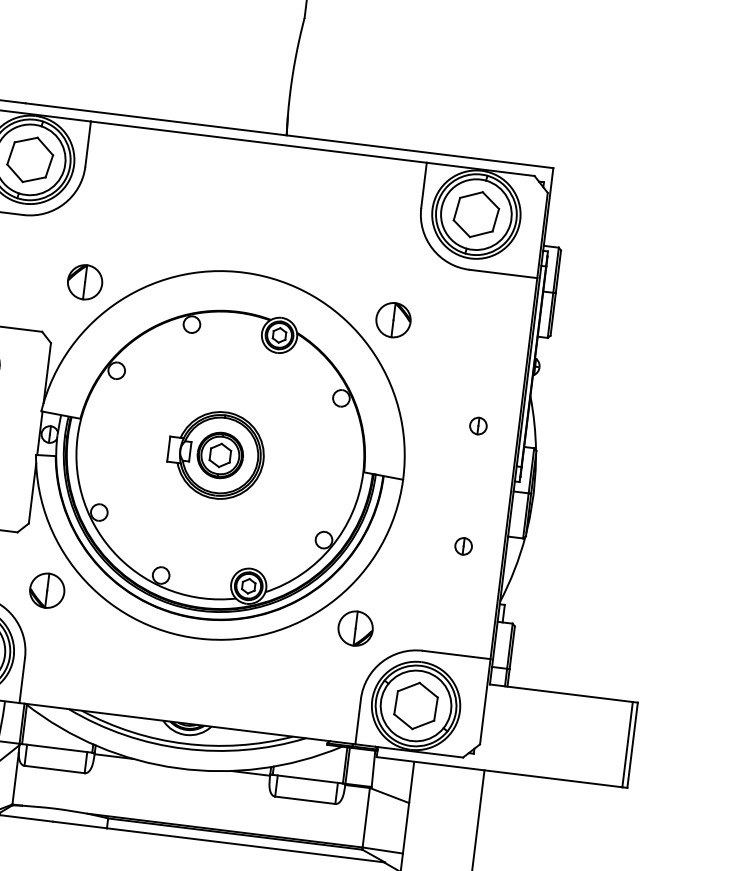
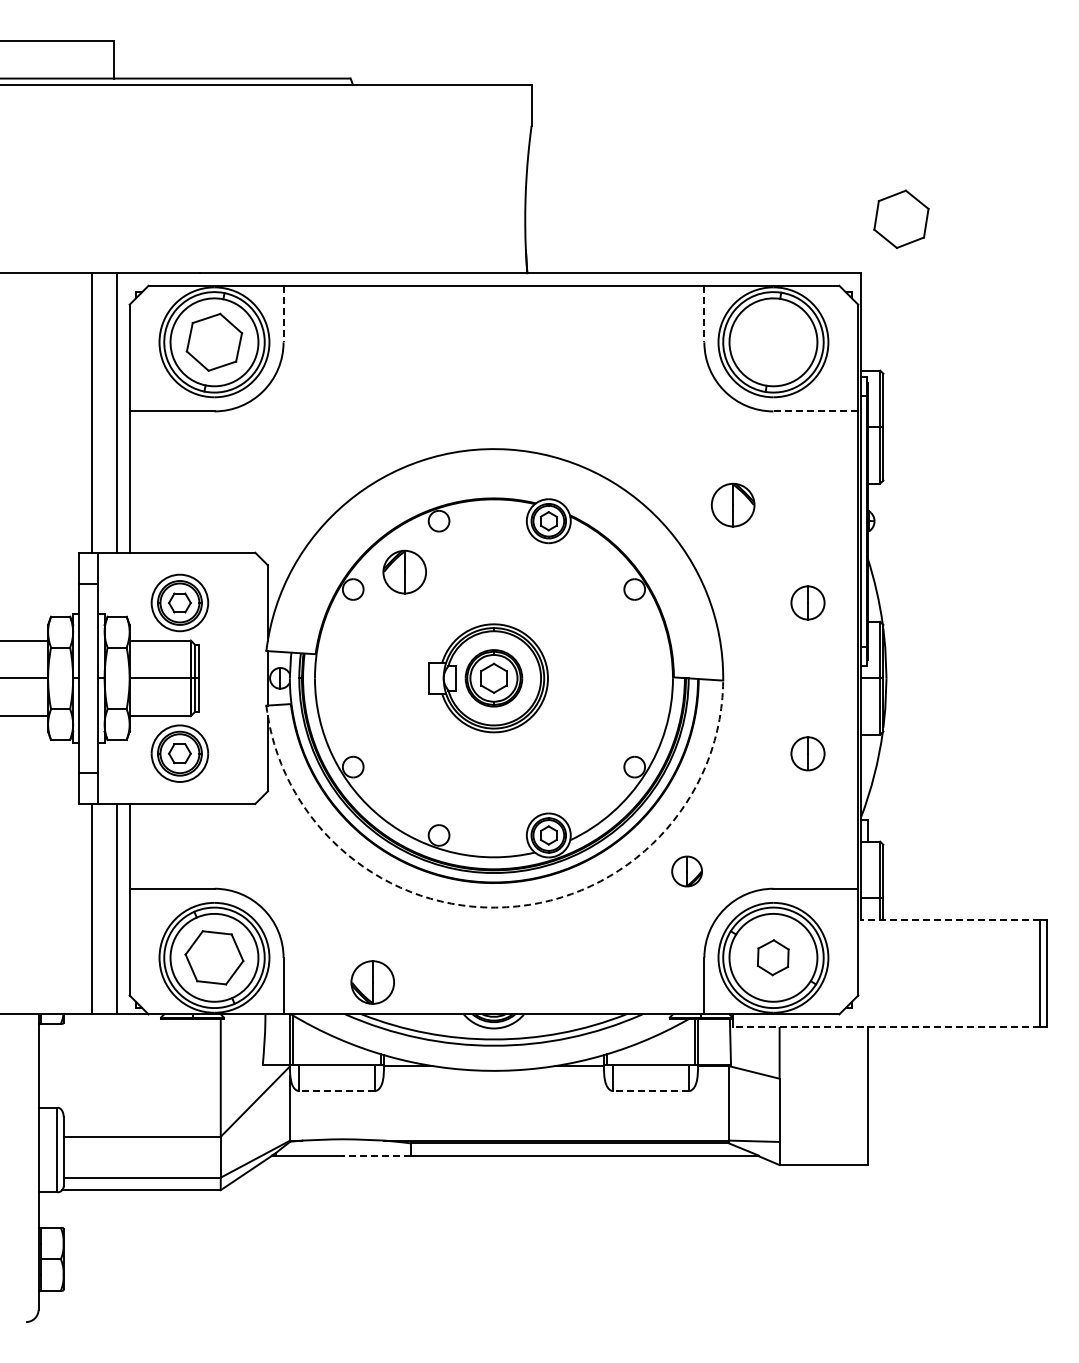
line: (88, 144) -> (283, 314), solid -> dashed
line: (424, 185) -> (704, 314), solid -> dashed
part: (476, 214) -> (901, 218), moved
line: (503, 273) -> (815, 411), solid -> dashed
part: (84, 281) -> (404, 571), moved
part: (393, 319) -> (732, 504), moved
part: (478, 425) -> (807, 602), size x1.6
part: (463, 546) -> (807, 753), size x1.6
part: (47, 590) -> (372, 982), moved
part: (355, 628) -> (686, 871), size x0.7
arc: (207, 639) -> (506, 907), solid -> dashed
line: (561, 693) -> (950, 920), solid -> dashed
part: (415, 705) -> (772, 957), size x0.6
line: (54, 769) -> (336, 1091), solid -> dashed
line: (499, 771) -> (886, 1026), solid -> dashed
line: (304, 800) -> (650, 1091), solid -> dashed
line: (79, 824) -> (376, 1155), solid -> dashed

